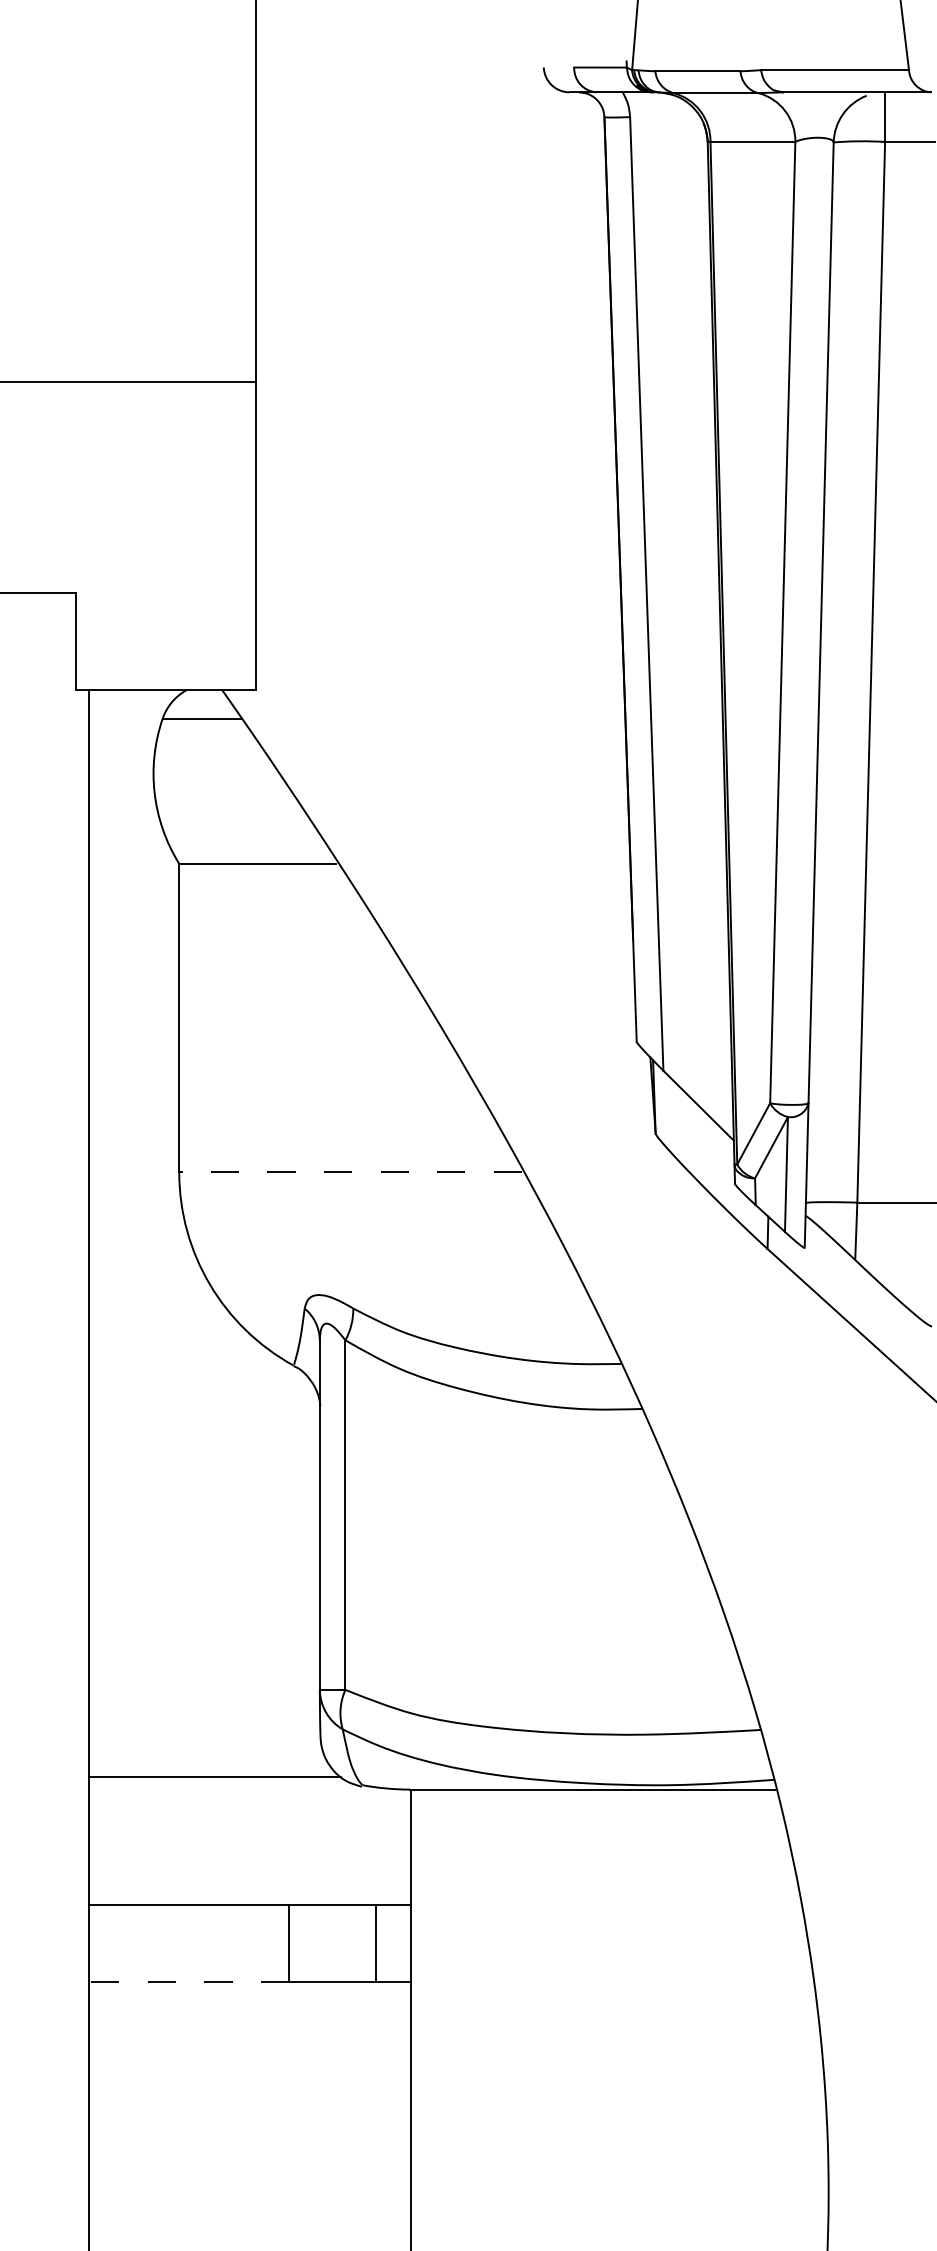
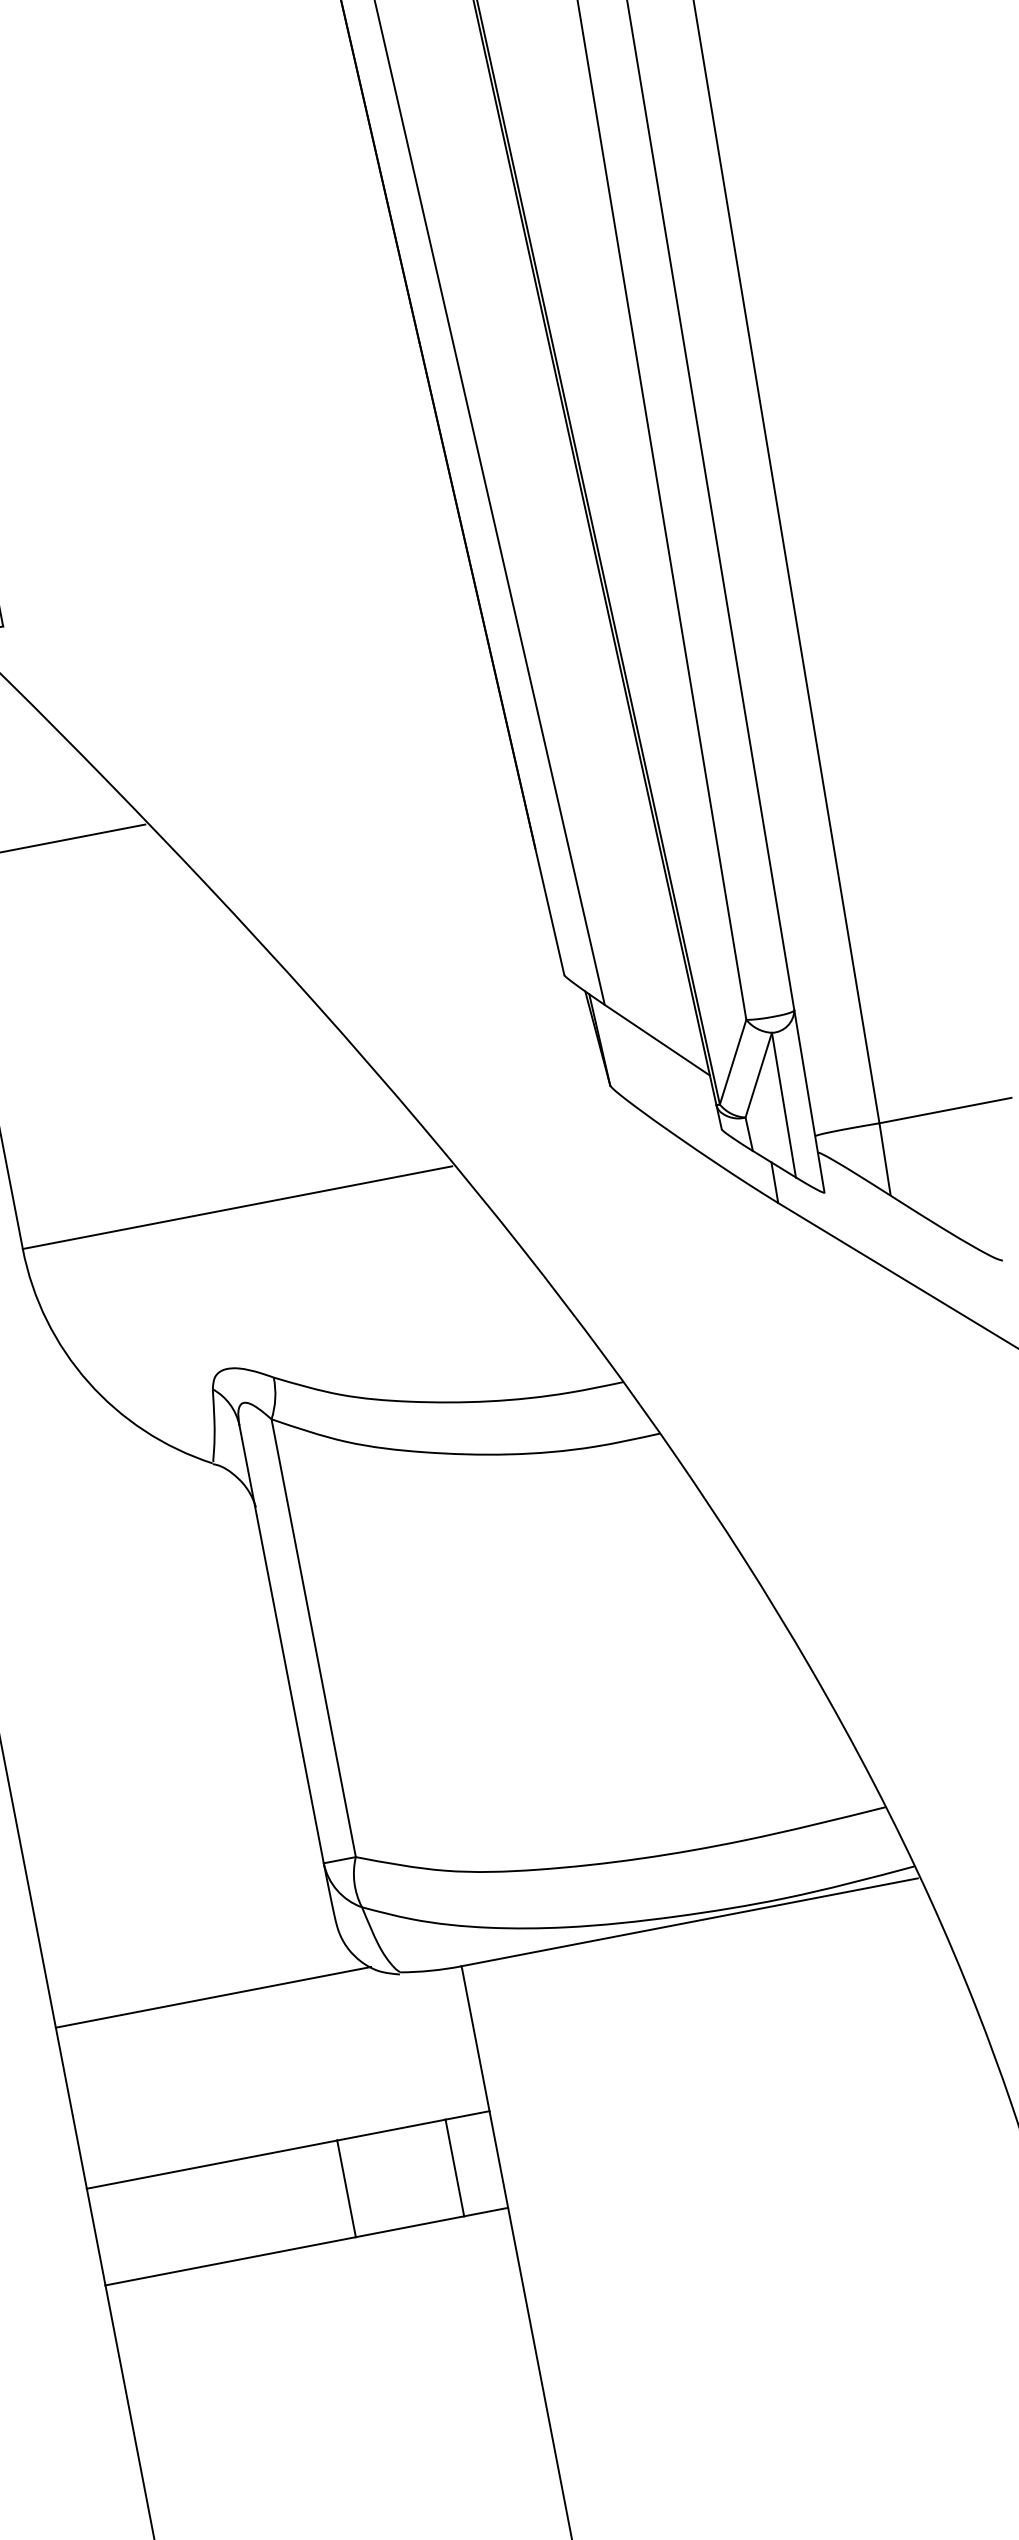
line: (350, 1172) -> (237, 1207), dashed -> solid
line: (189, 1982) -> (231, 2261), dashed -> solid

